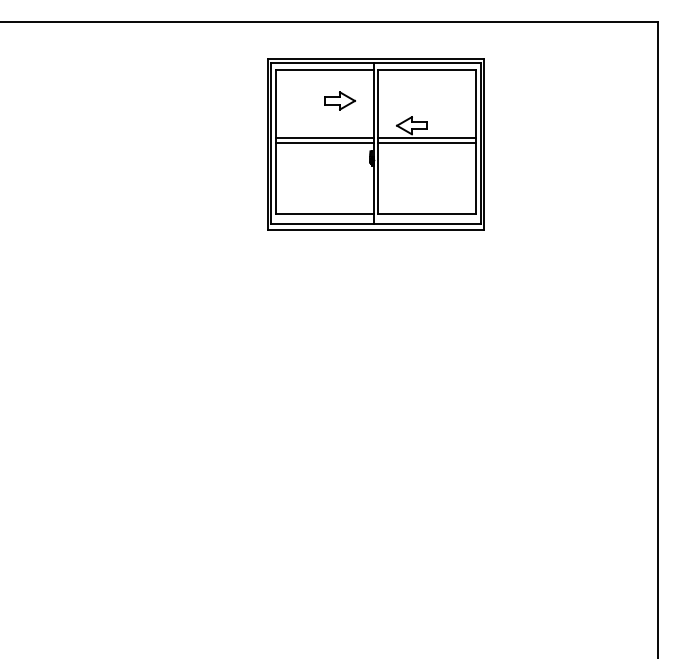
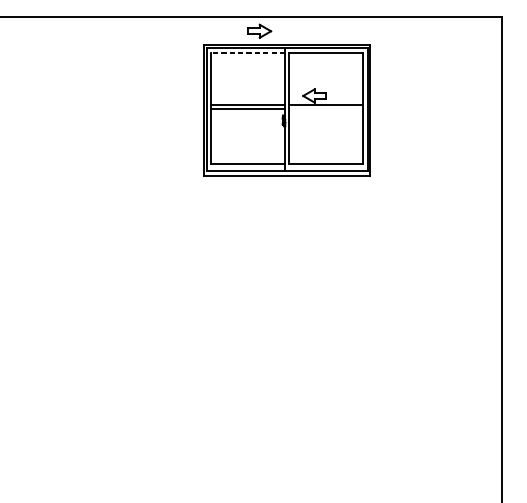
line: (324, 69) -> (247, 53), solid -> dashed
part: (339, 100) -> (259, 30), moved
line: (426, 143) -> (325, 109), removed

